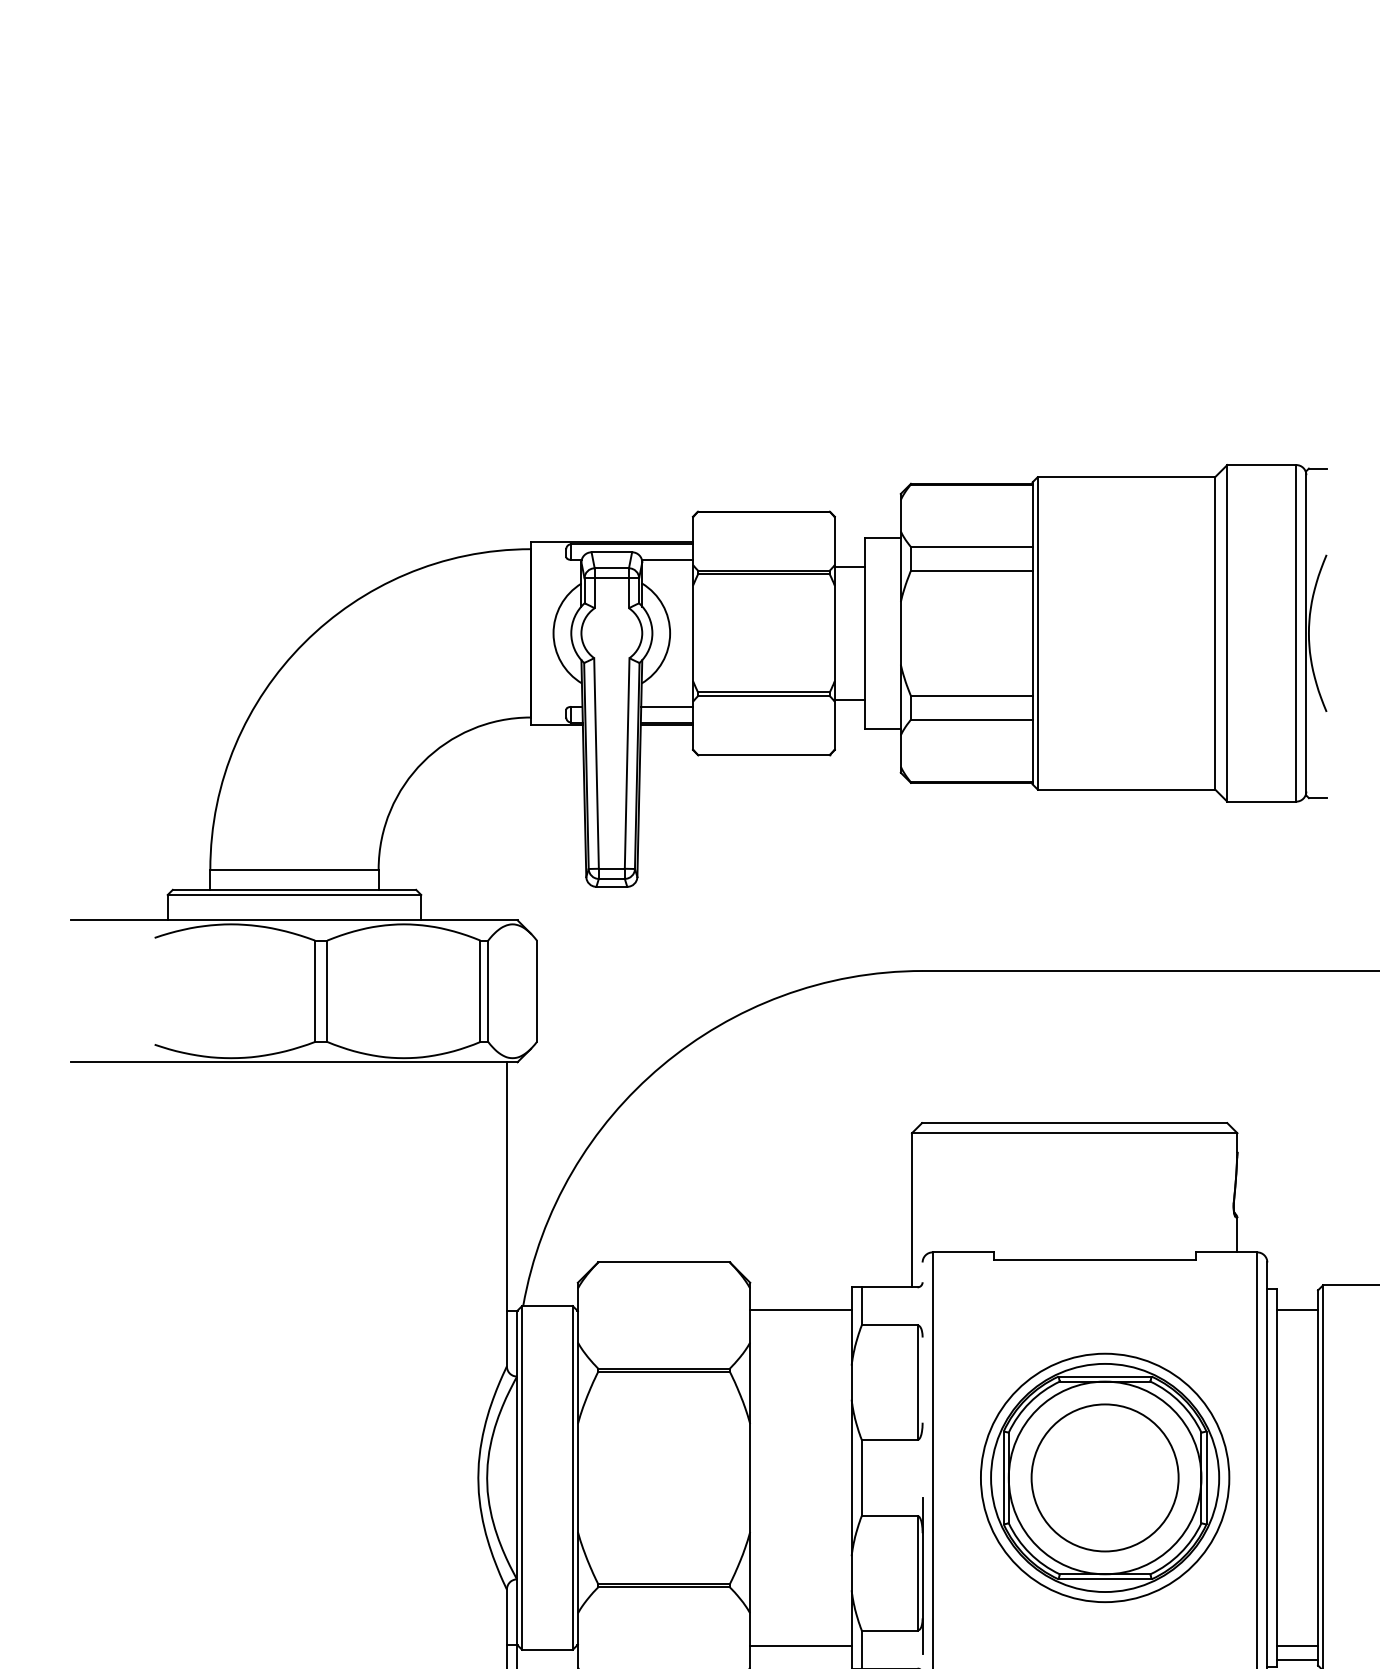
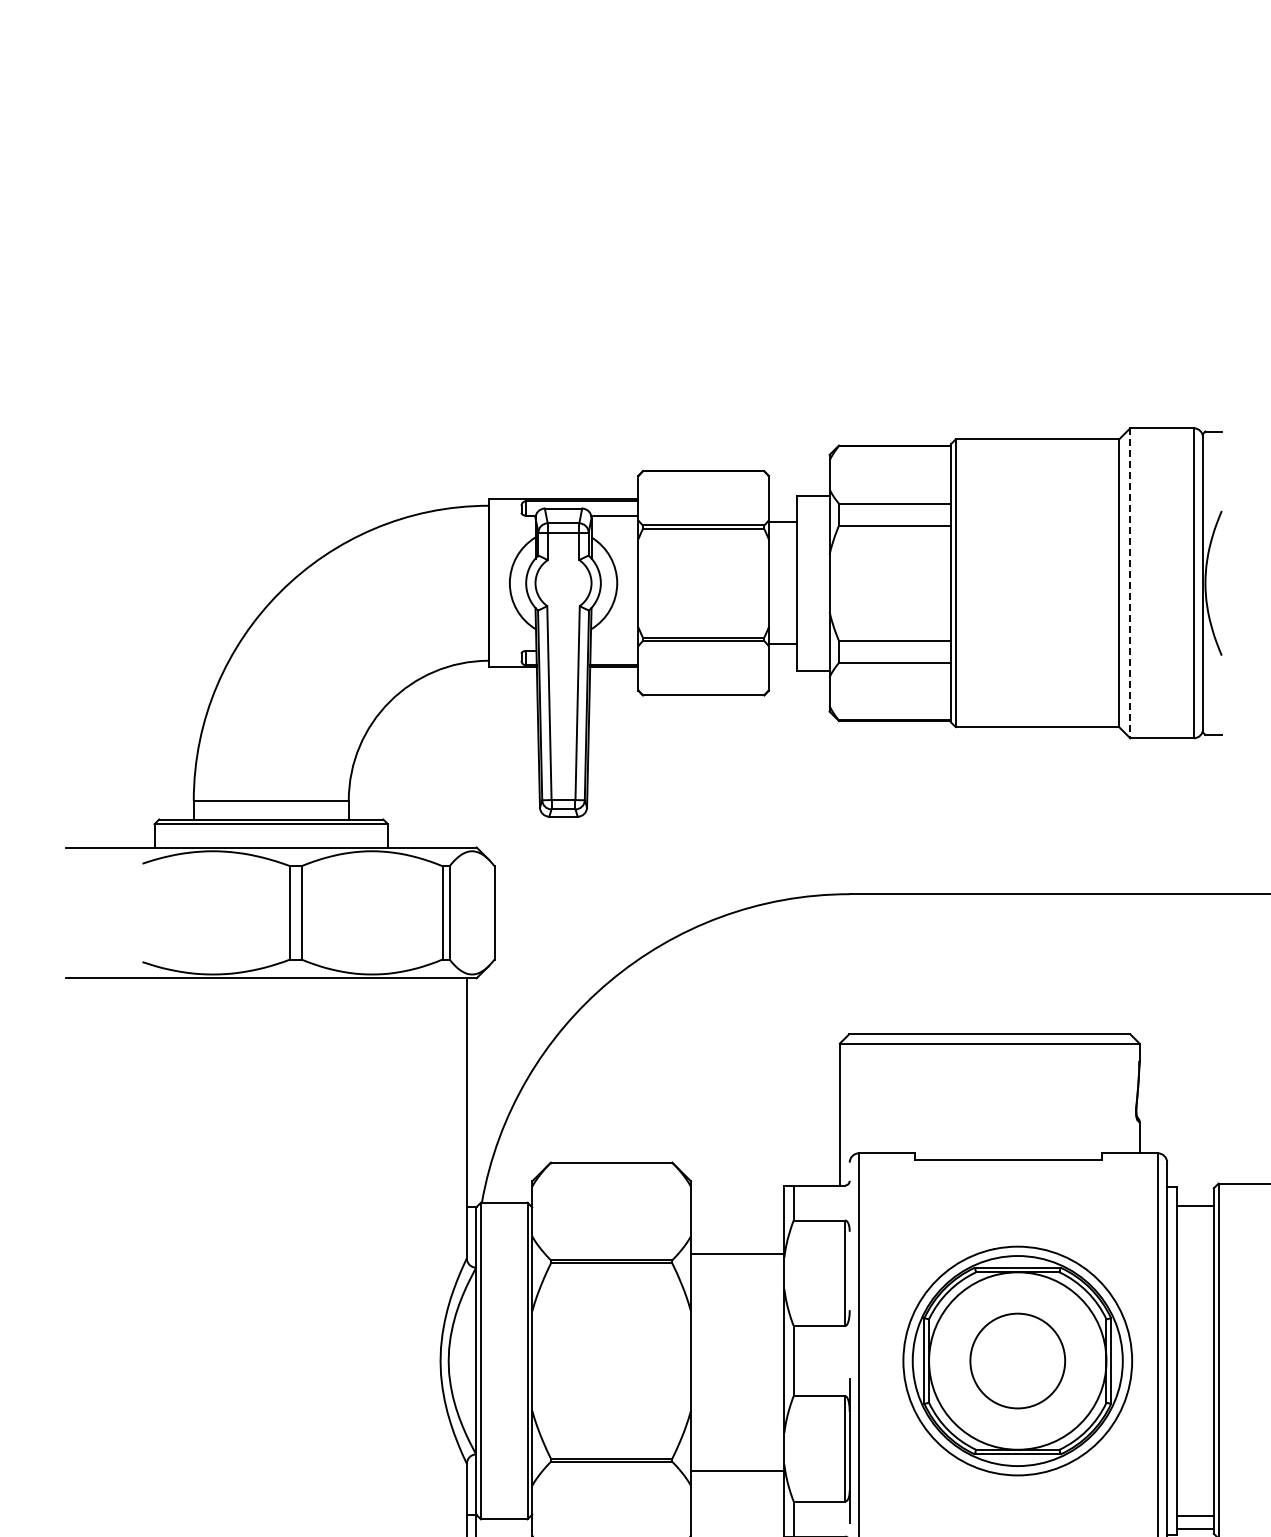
line: (1227, 633) -> (1130, 583), solid -> dashed
line: (667, 706) -> (614, 650), removed
line: (800, 1310) -> (737, 1254), moved
circle: (1104, 1477) -> (1017, 1360), size x0.7
line: (800, 1646) -> (737, 1471), moved

